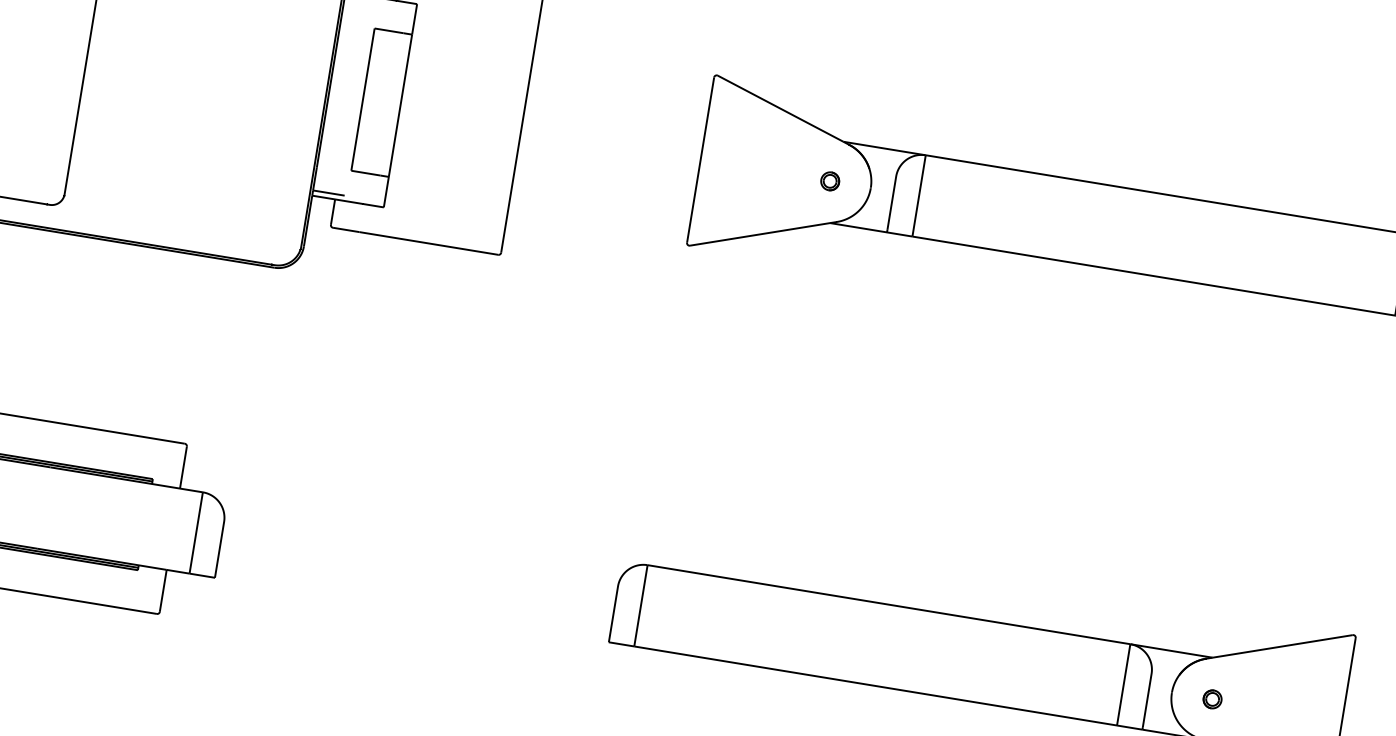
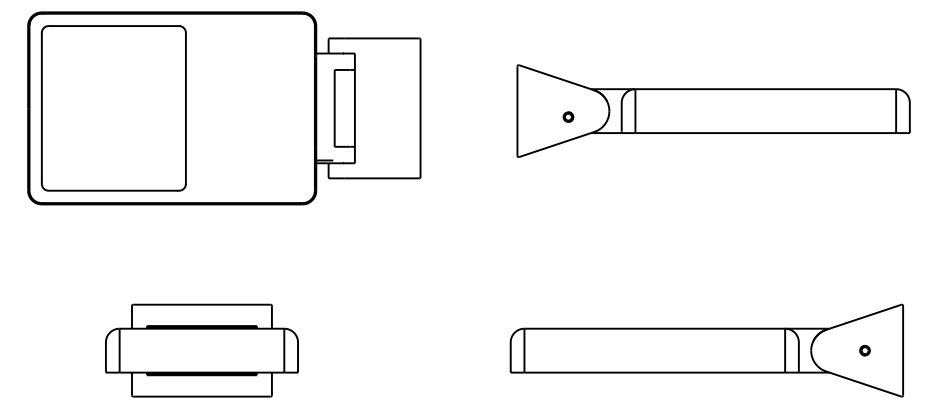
part: (830, 180) -> (568, 116), moved
part: (1211, 698) -> (864, 350), moved

